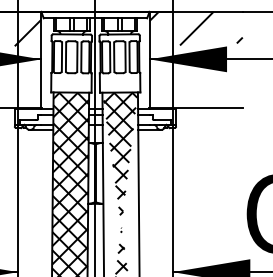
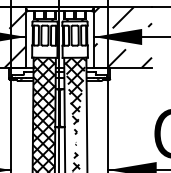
hatch: (195, 88) -> (122, 55), added
hatch: (24, 90) -> (15, 56), added

